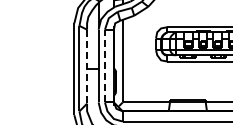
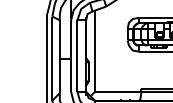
line: (104, 65) -> (76, 55), dashed -> solid
line: (87, 66) -> (60, 56), dashed -> solid

